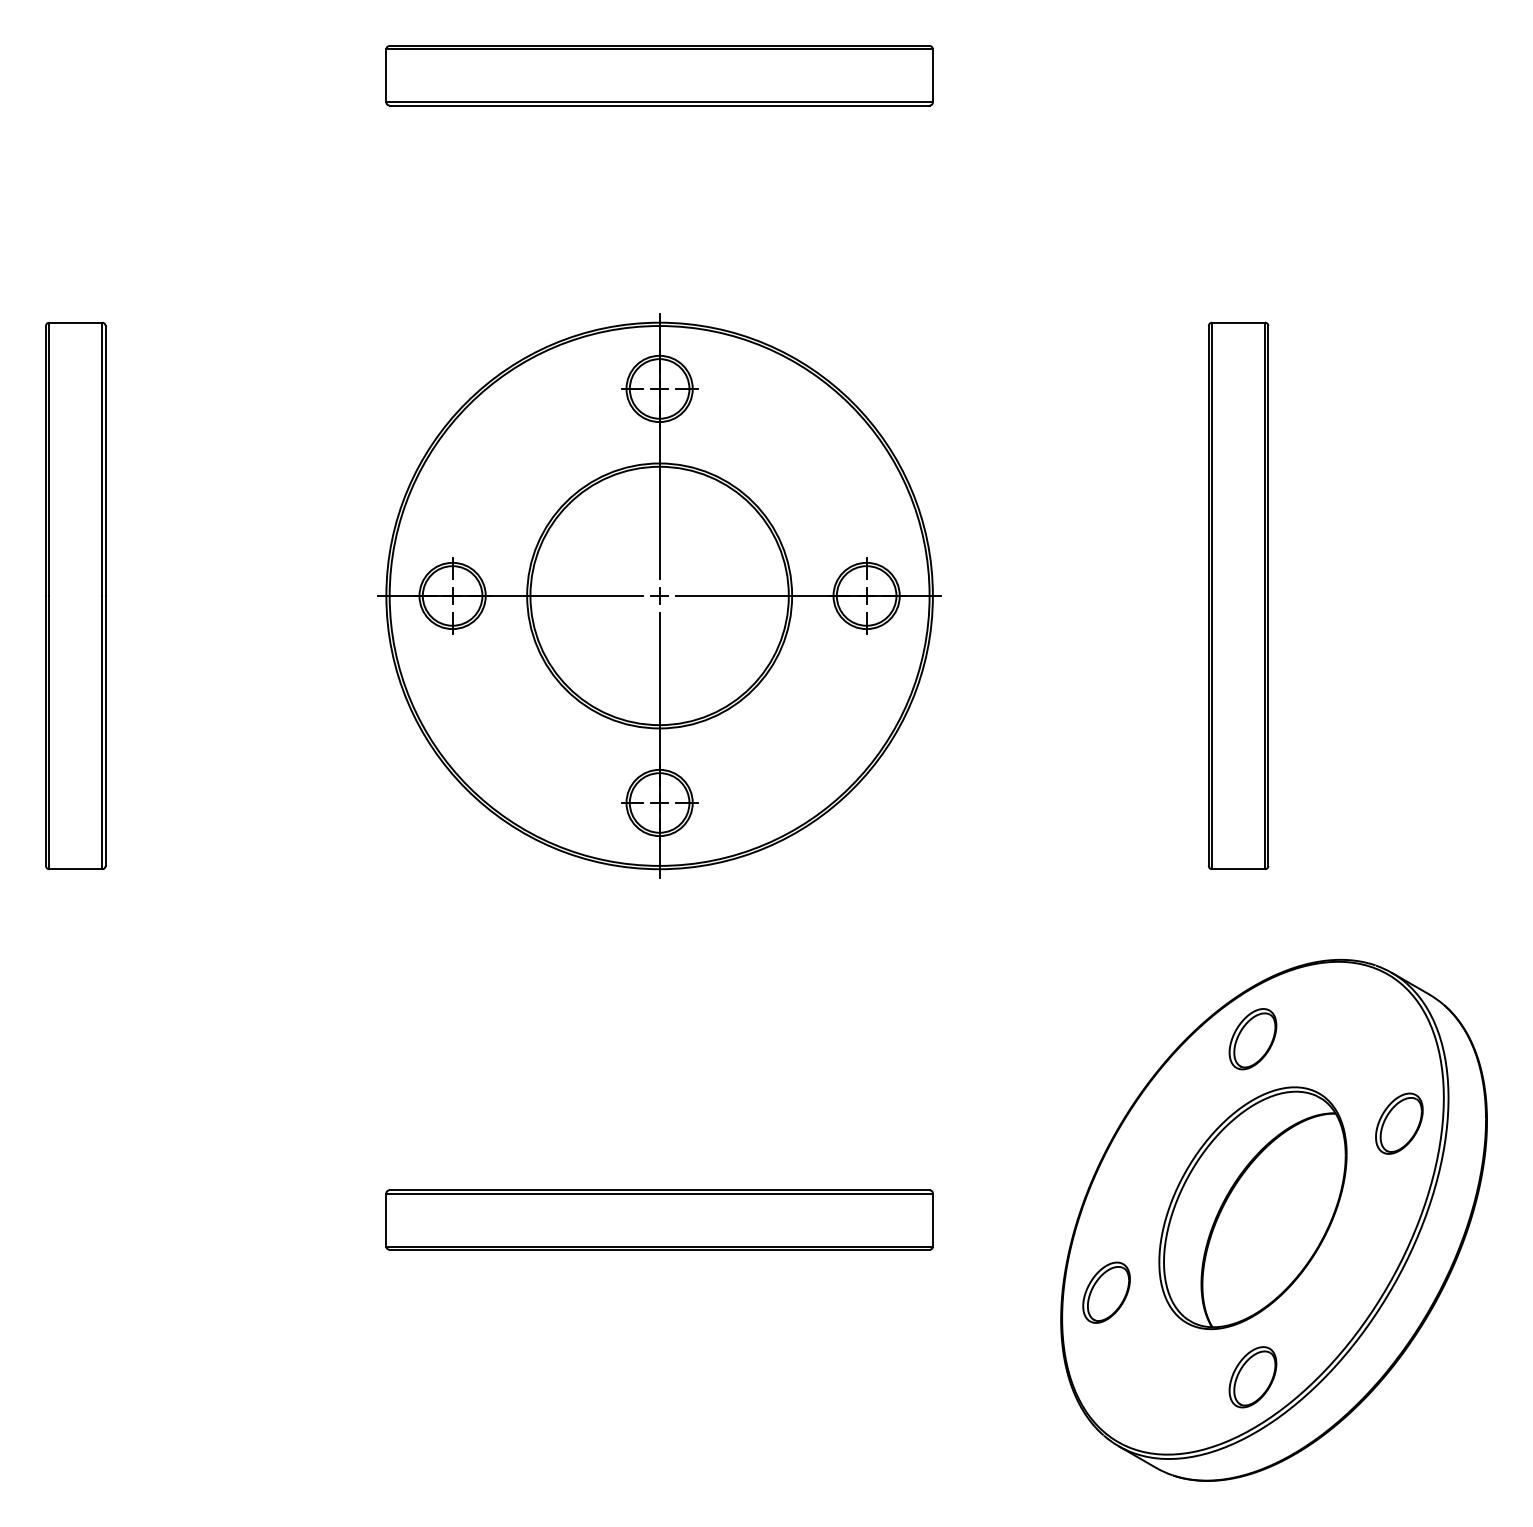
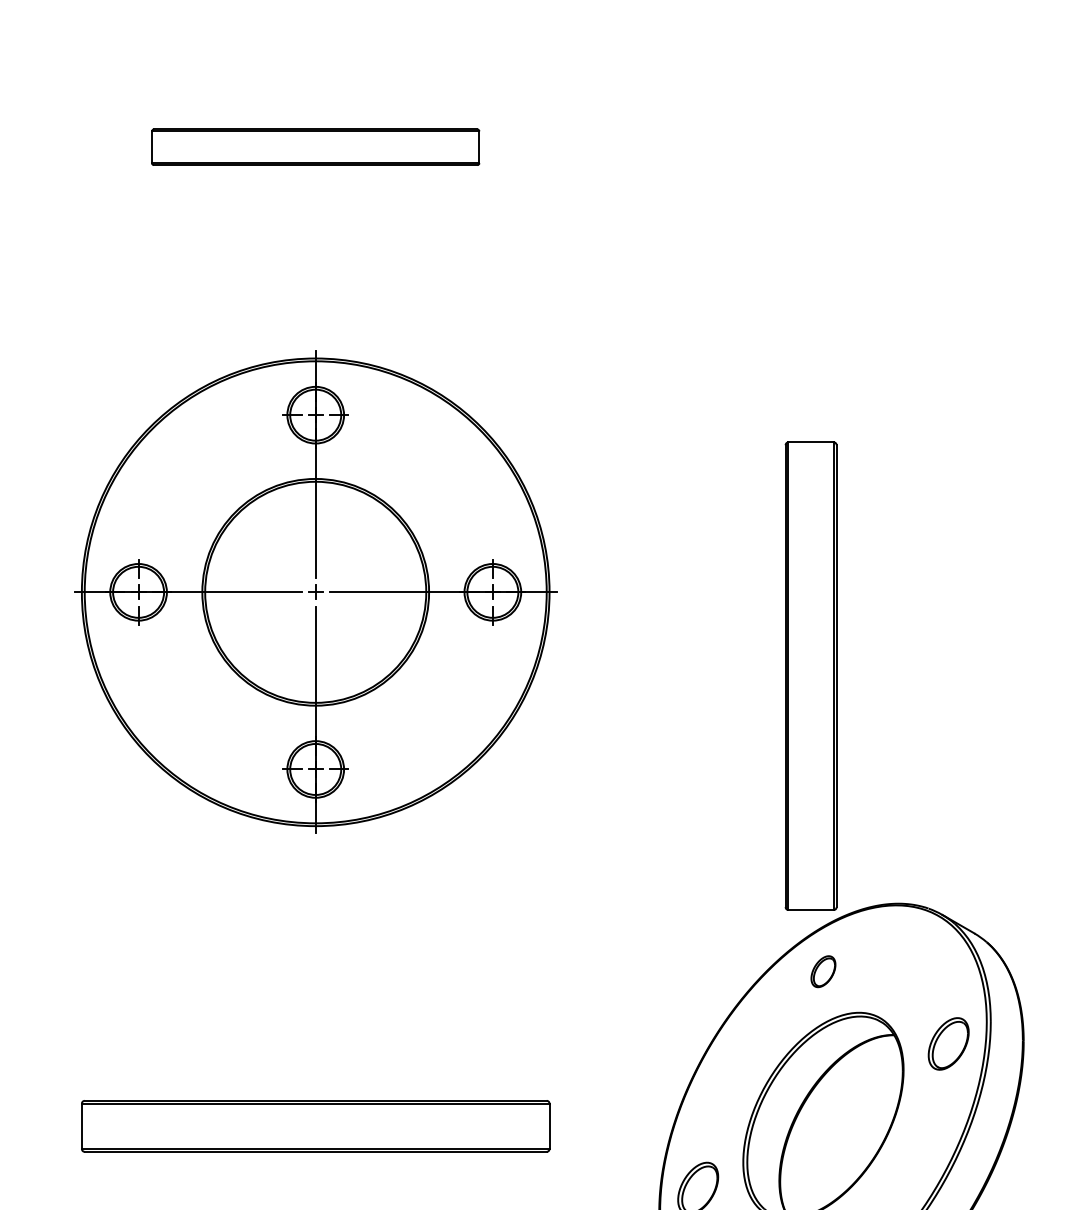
part: (659, 75) -> (315, 146), size x0.7
part: (1238, 595) -> (811, 675), moved
part: (1252, 1039) -> (823, 971), size x0.6

